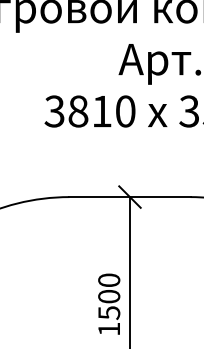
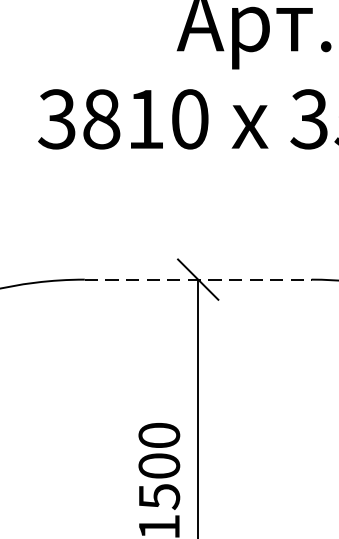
line: (129, 197) -> (197, 280), solid -> dashed

